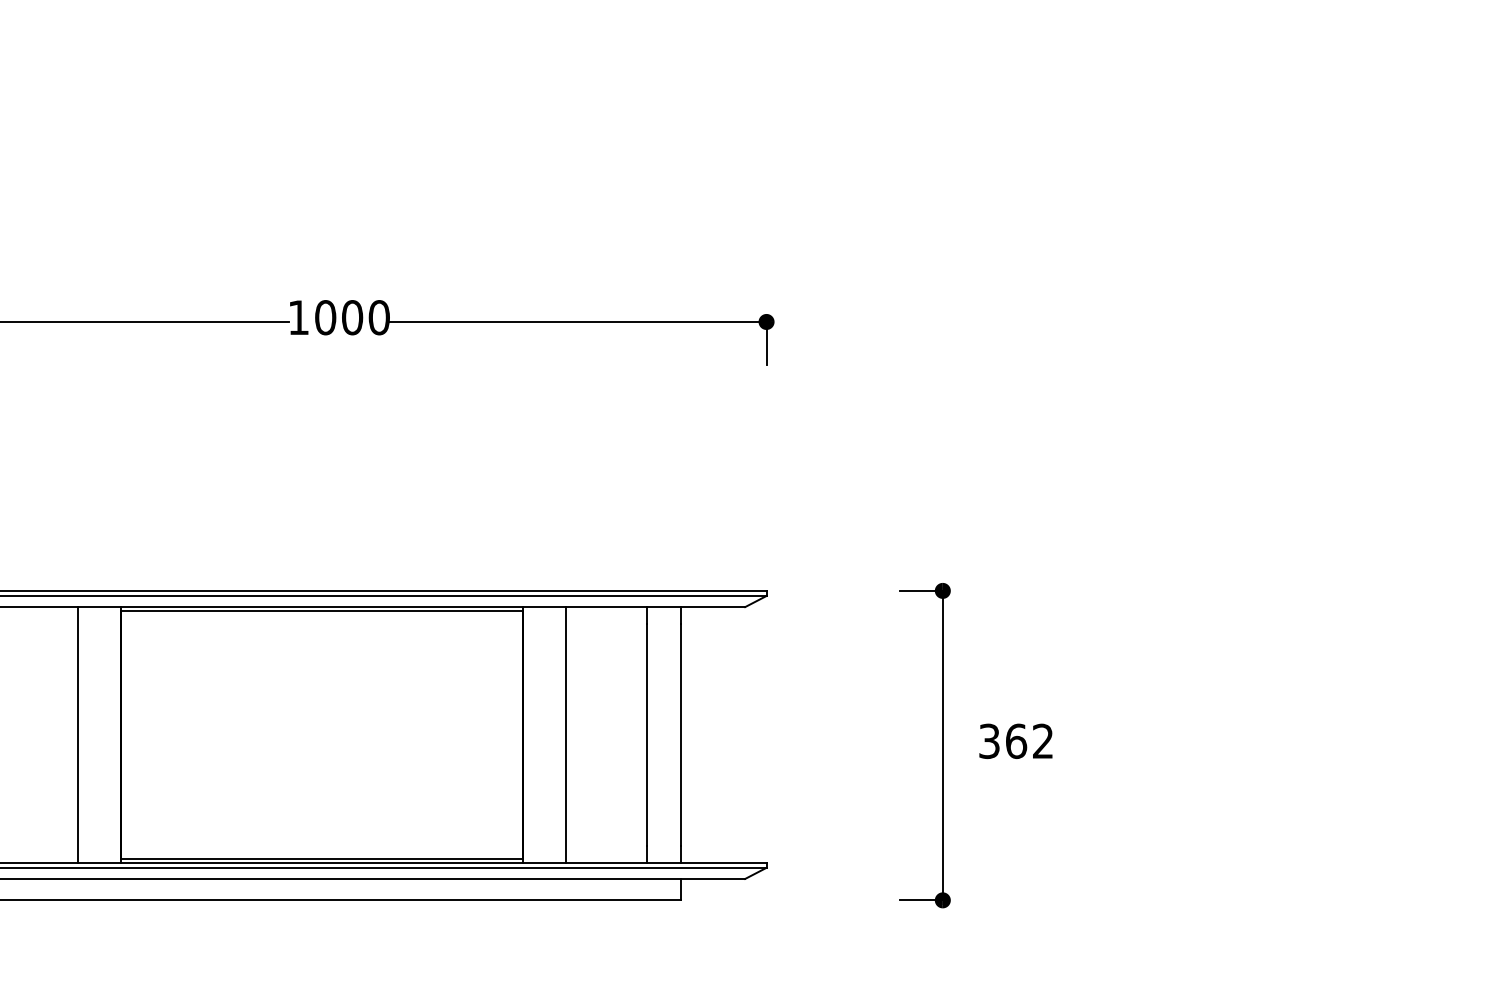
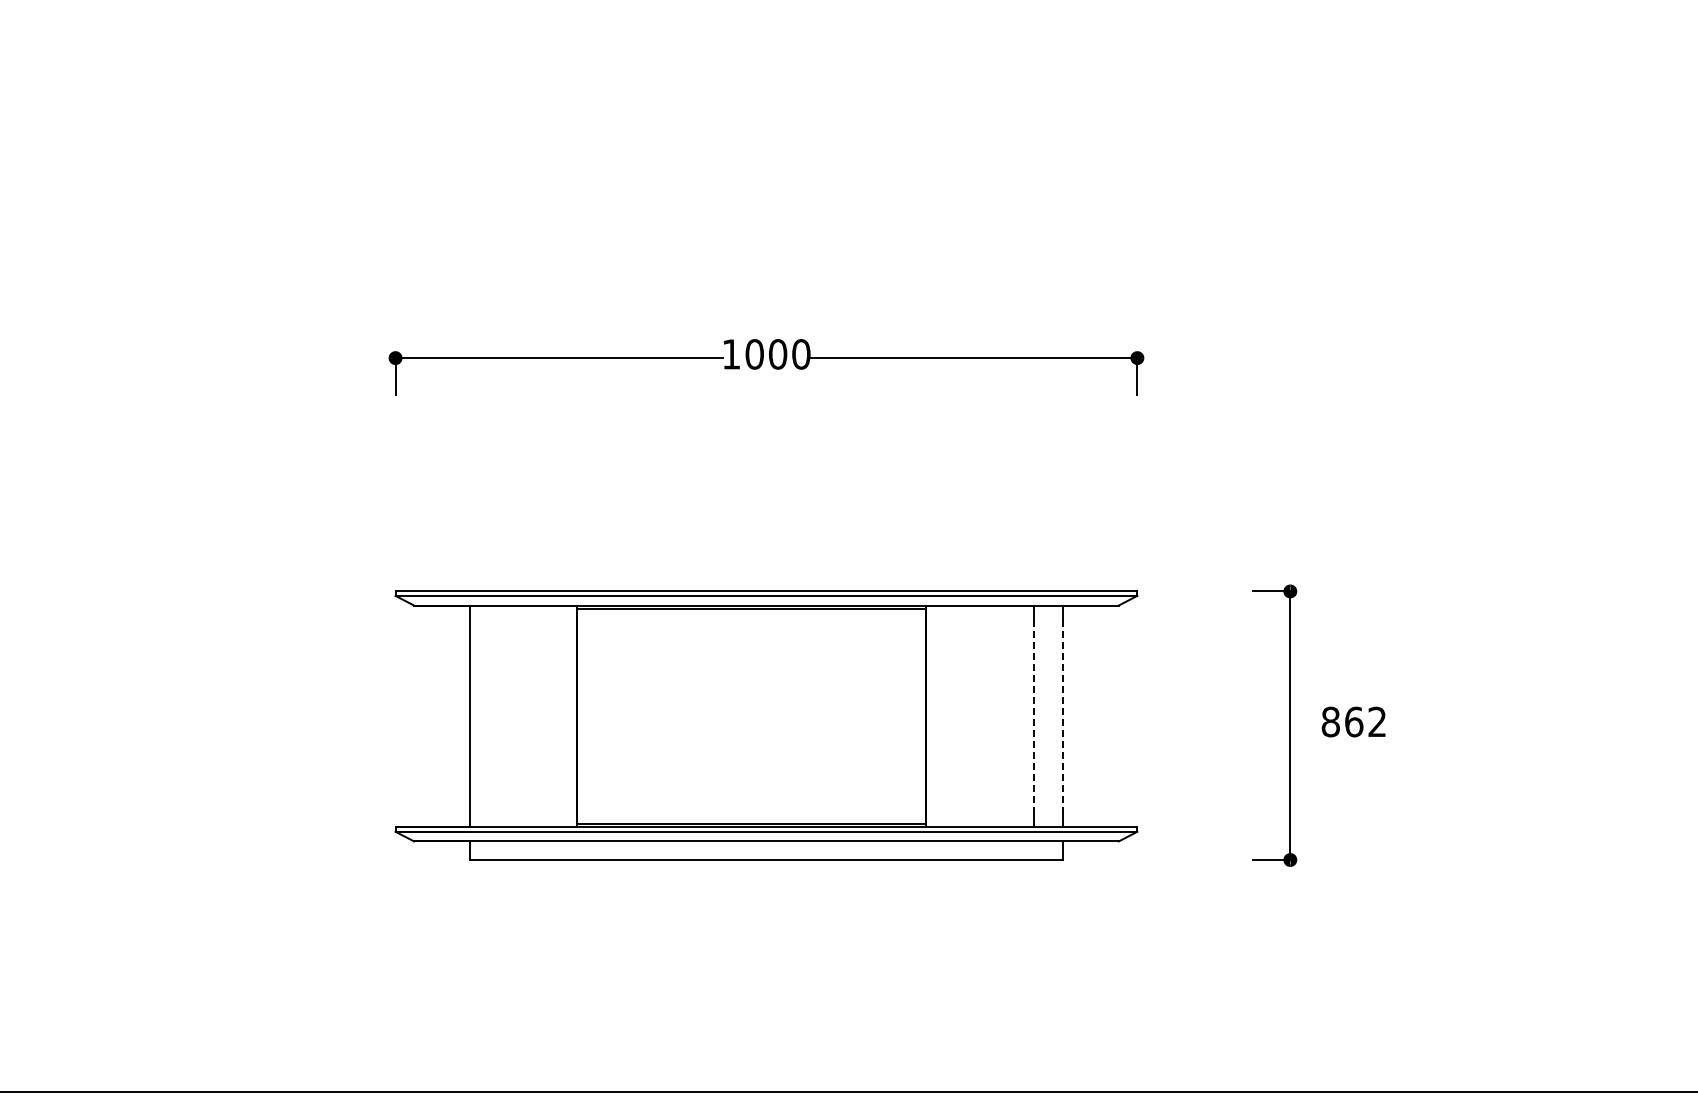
line: (78, 734) -> (540, 716), removed
line: (566, 734) -> (963, 716), removed
line: (646, 734) -> (1033, 716), solid -> dashed
line: (681, 734) -> (1063, 716), solid -> dashed
text: (989, 740) -> (1330, 721), 362 -> 862

